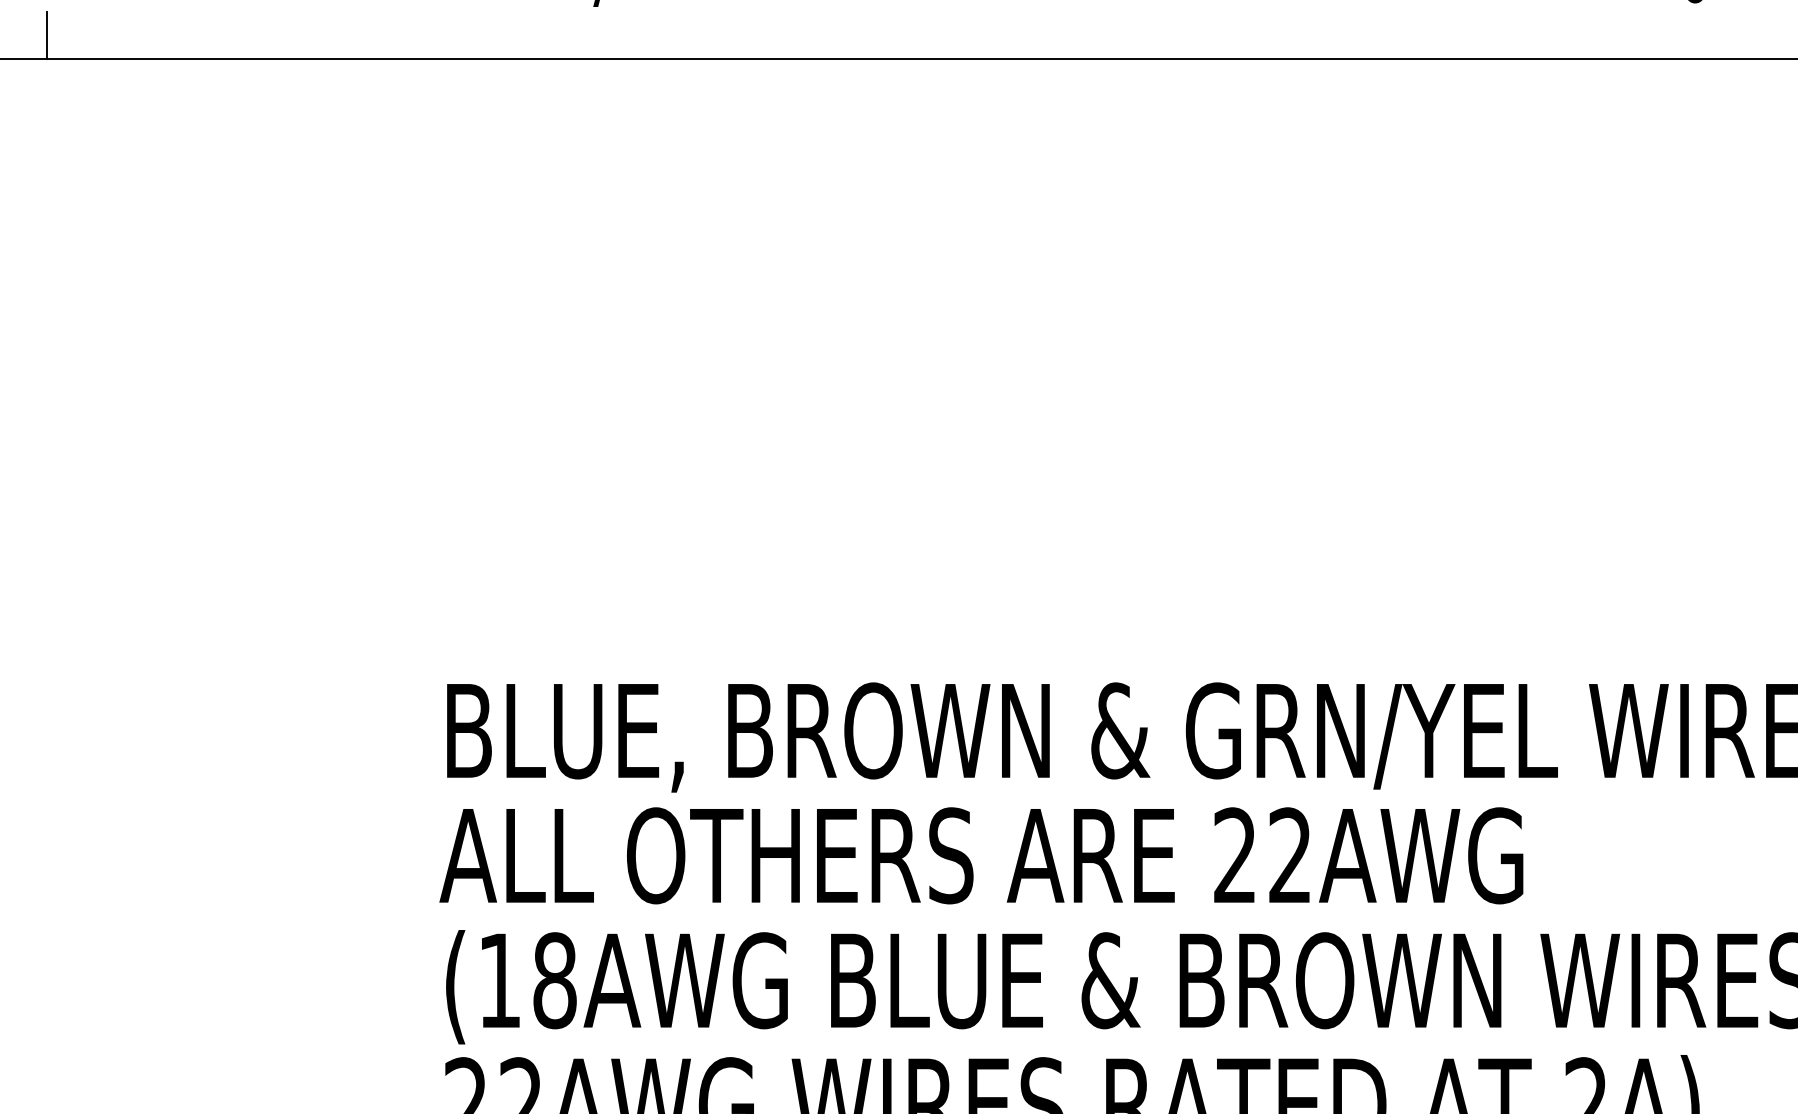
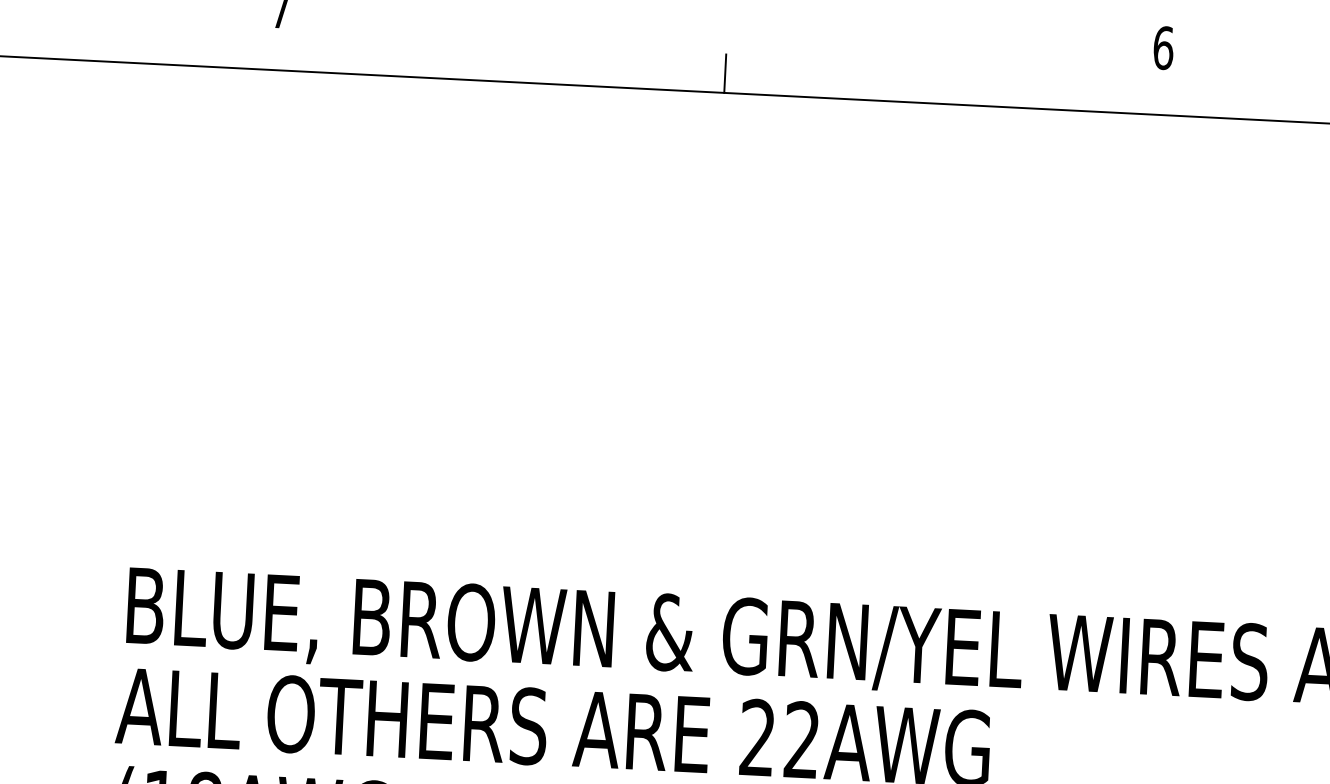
line: (1153, 35) -> (725, 73), added

